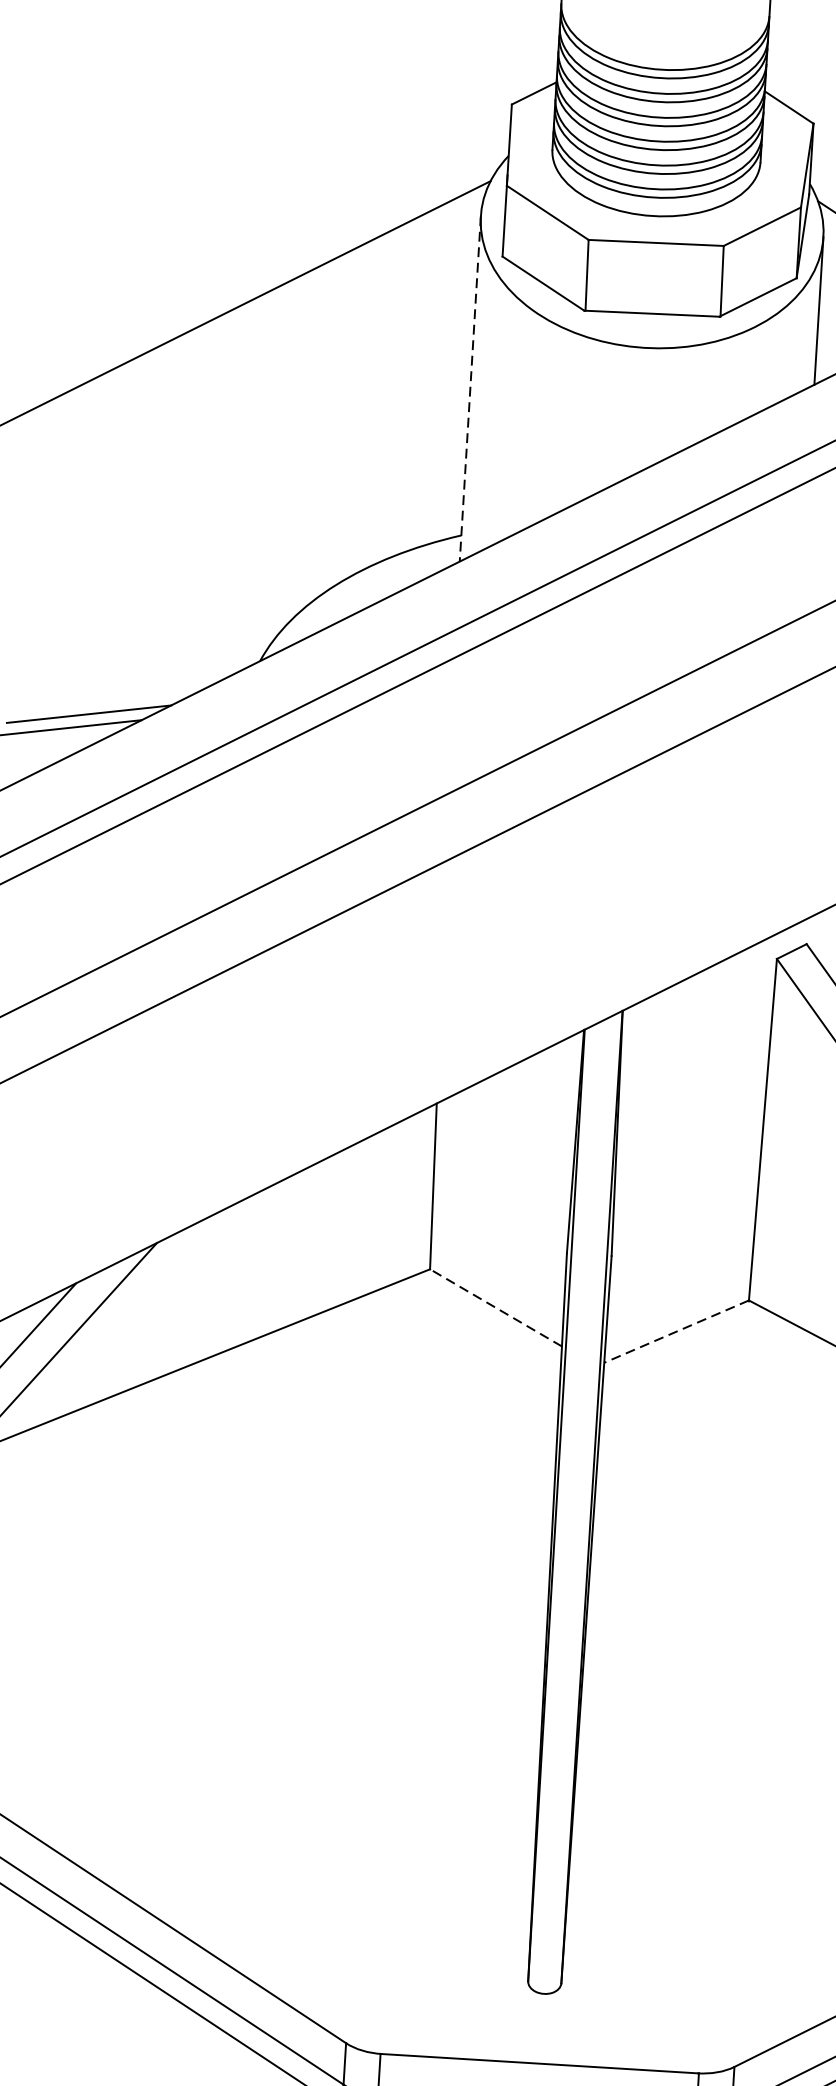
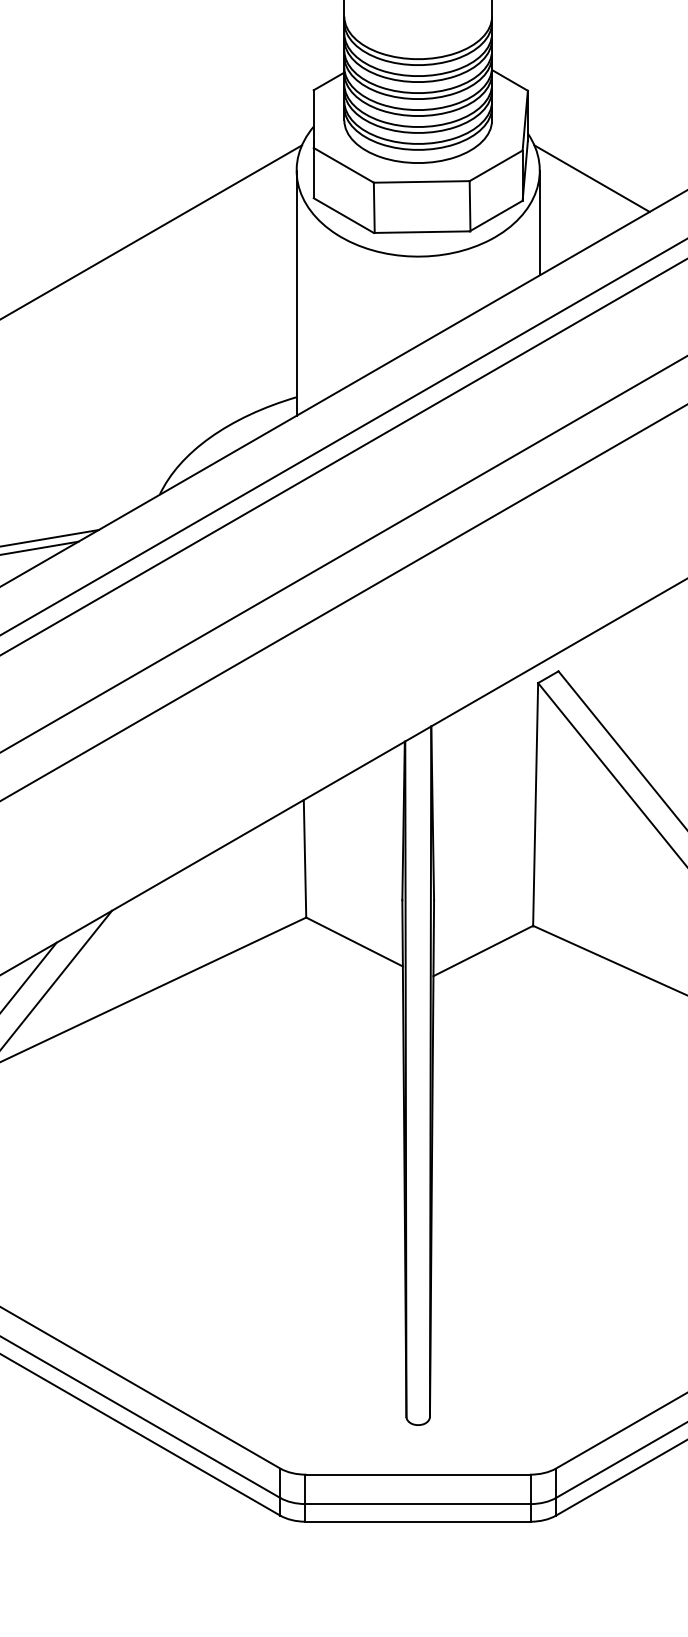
line: (470, 389) -> (296, 293), dashed -> solid
line: (495, 1307) -> (354, 941), dashed -> solid
line: (676, 1332) -> (483, 951), dashed -> solid

